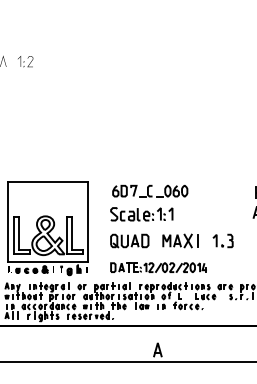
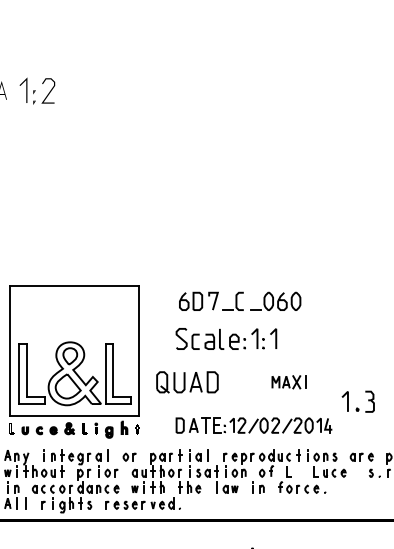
part: (25, 61) -> (37, 90), size x1.4
part: (129, 240) -> (187, 381), moved
part: (180, 240) -> (289, 381), size x0.6
part: (222, 240) -> (357, 400), moved

